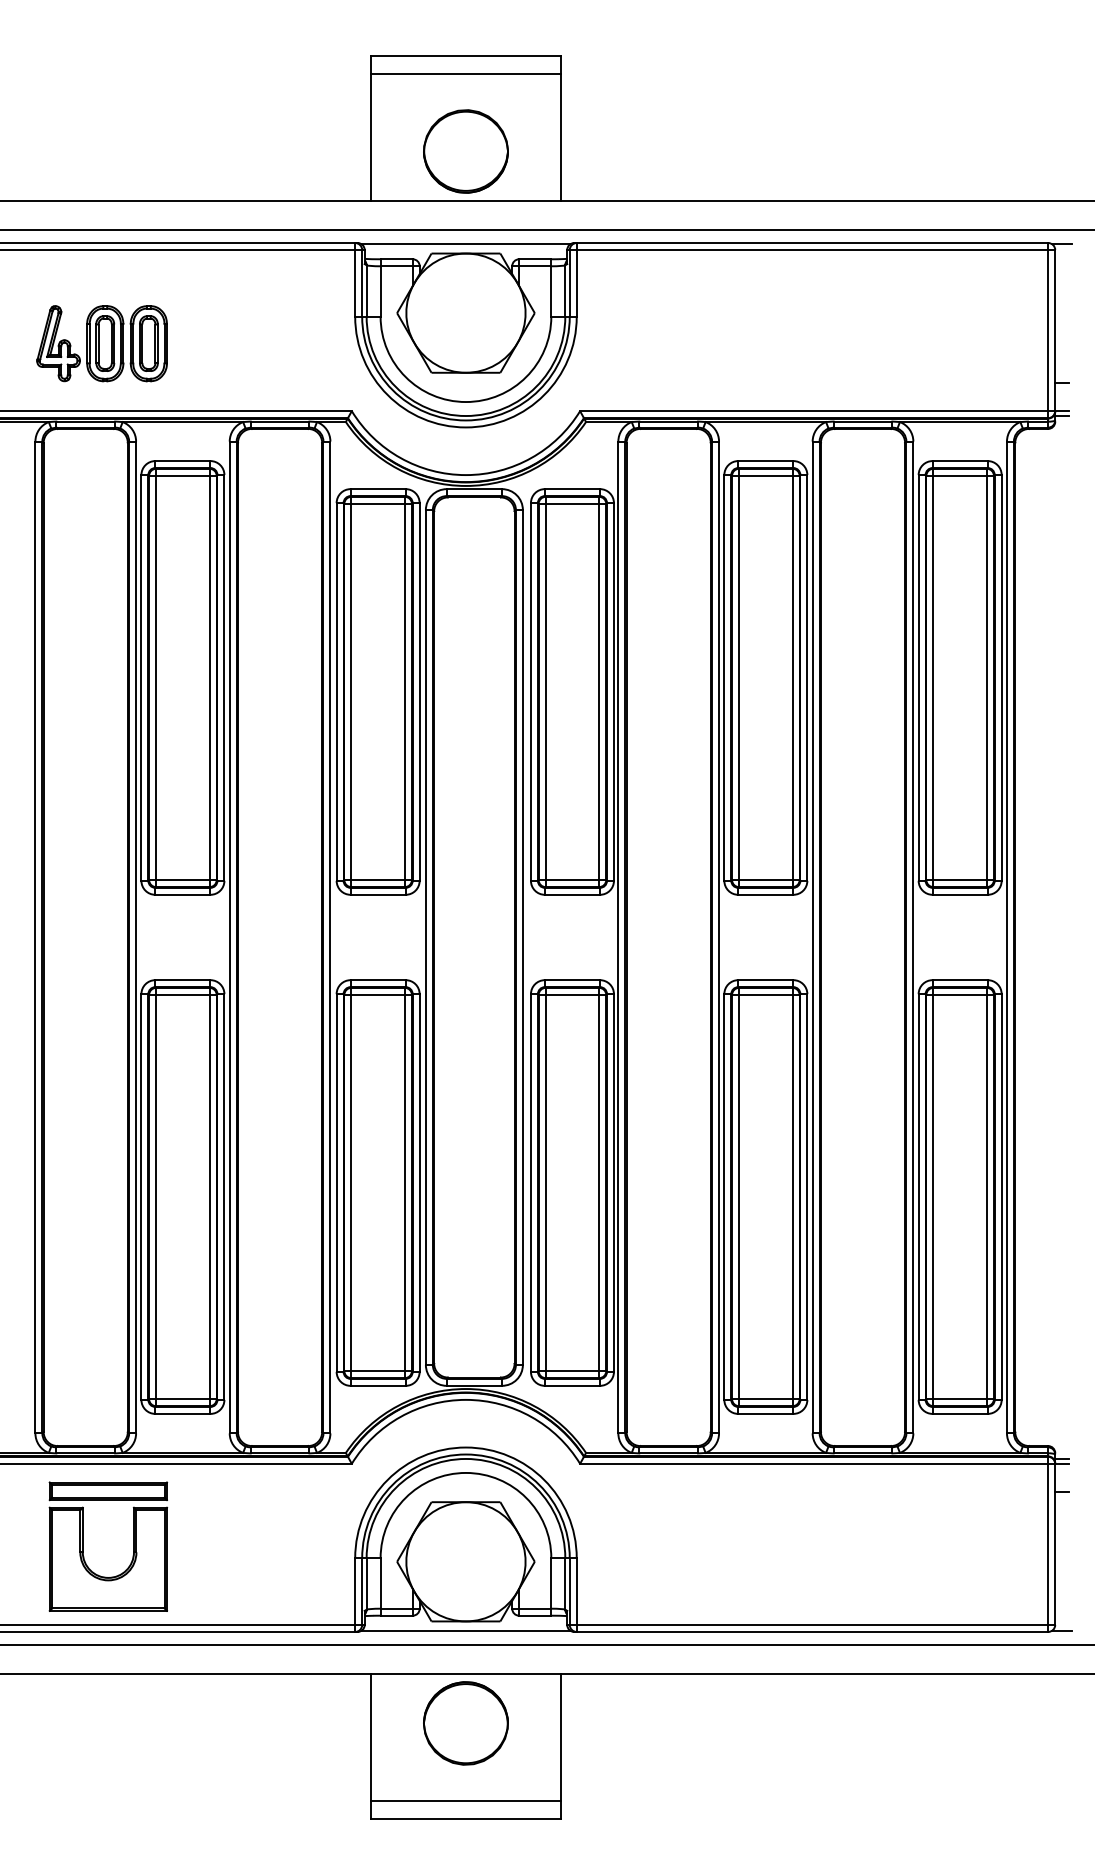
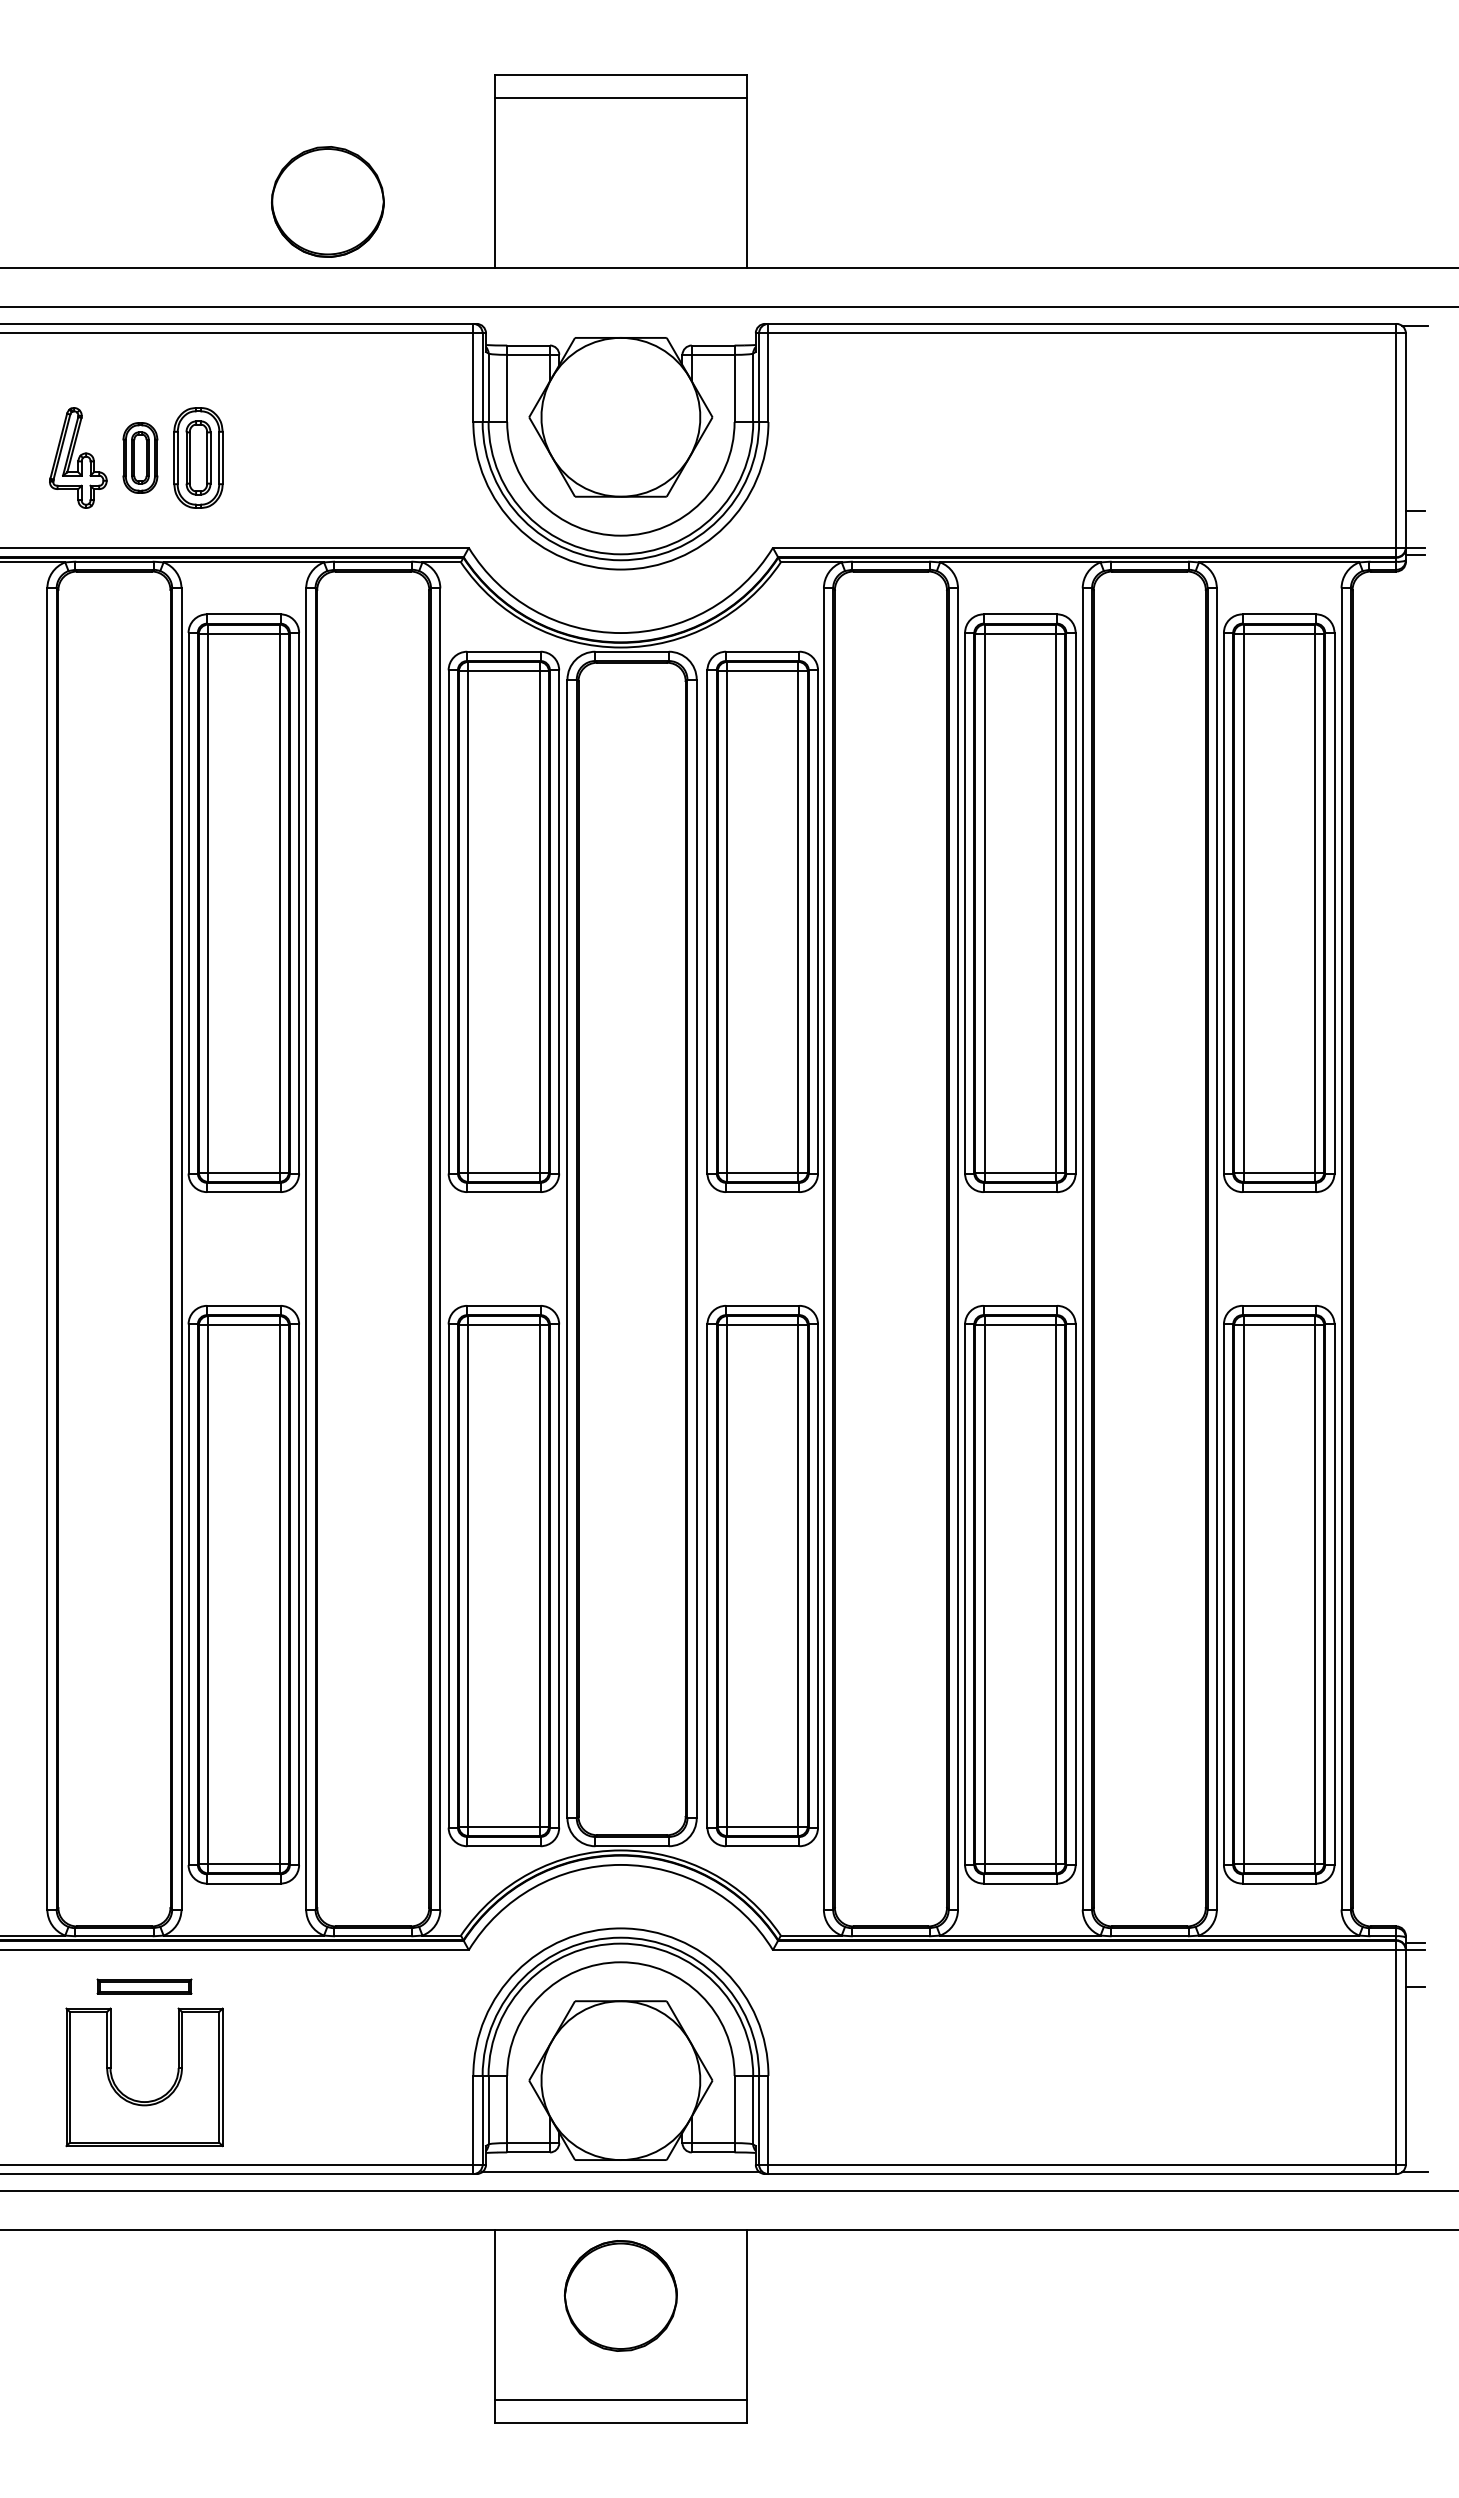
part: (465, 151) -> (327, 201), moved
line: (465, 244) -> (620, 325), removed
part: (105, 343) -> (140, 457), size x0.7
part: (108, 1491) -> (144, 1986), size x0.6

